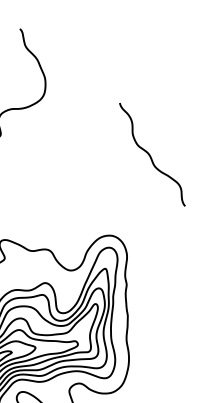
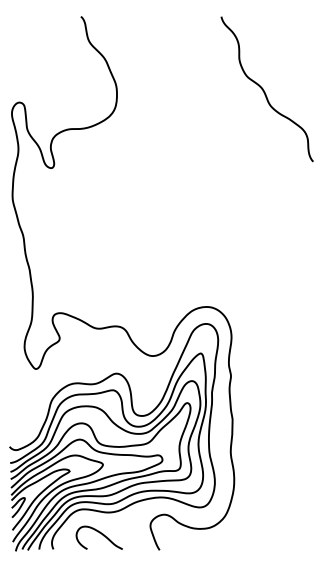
curve: (150, 155) -> (264, 90), moved

